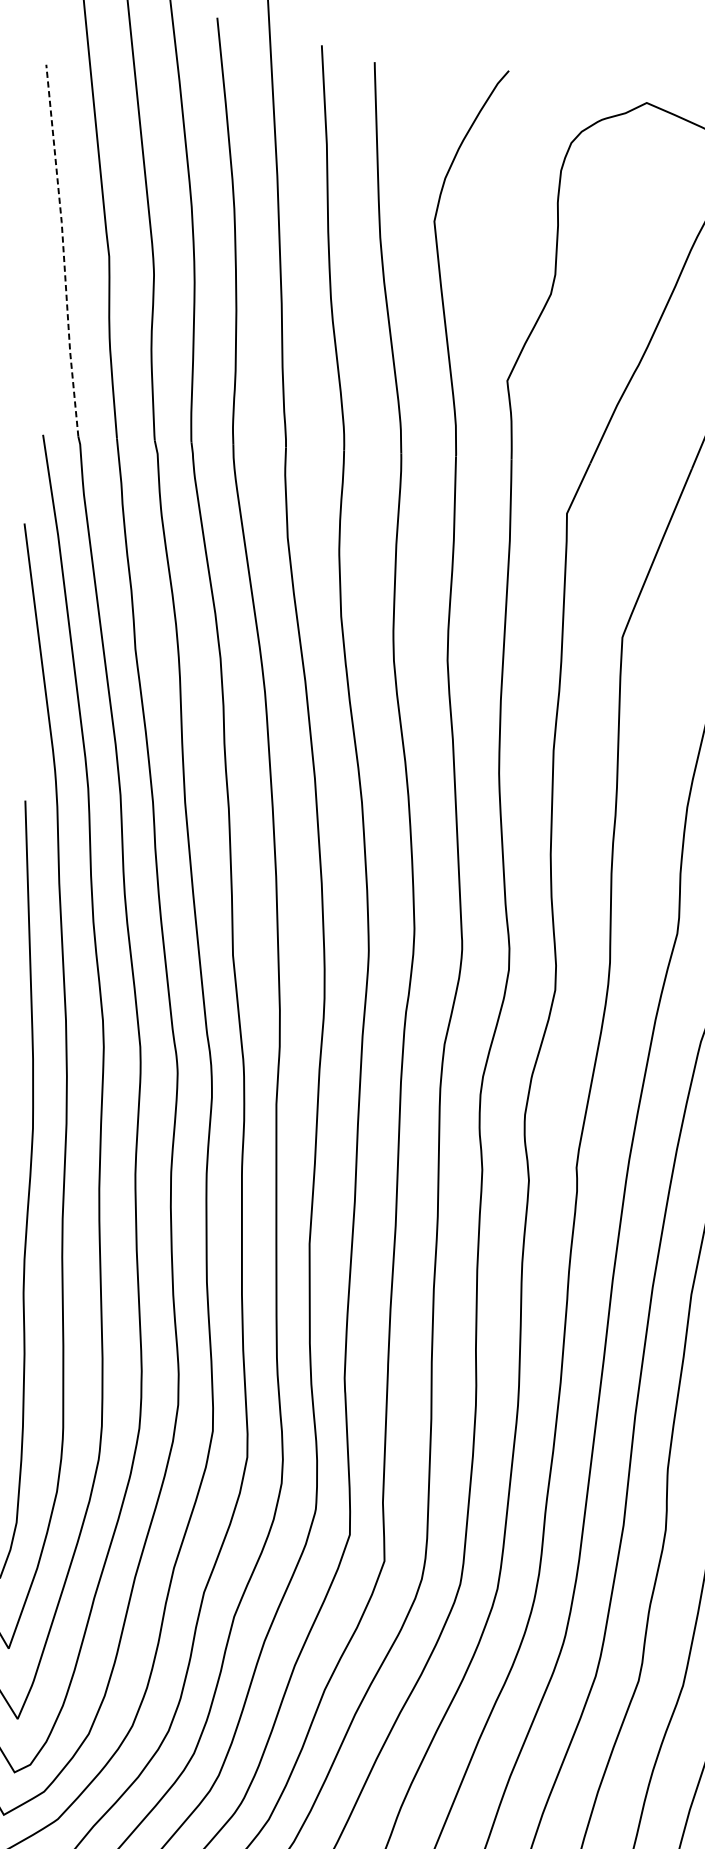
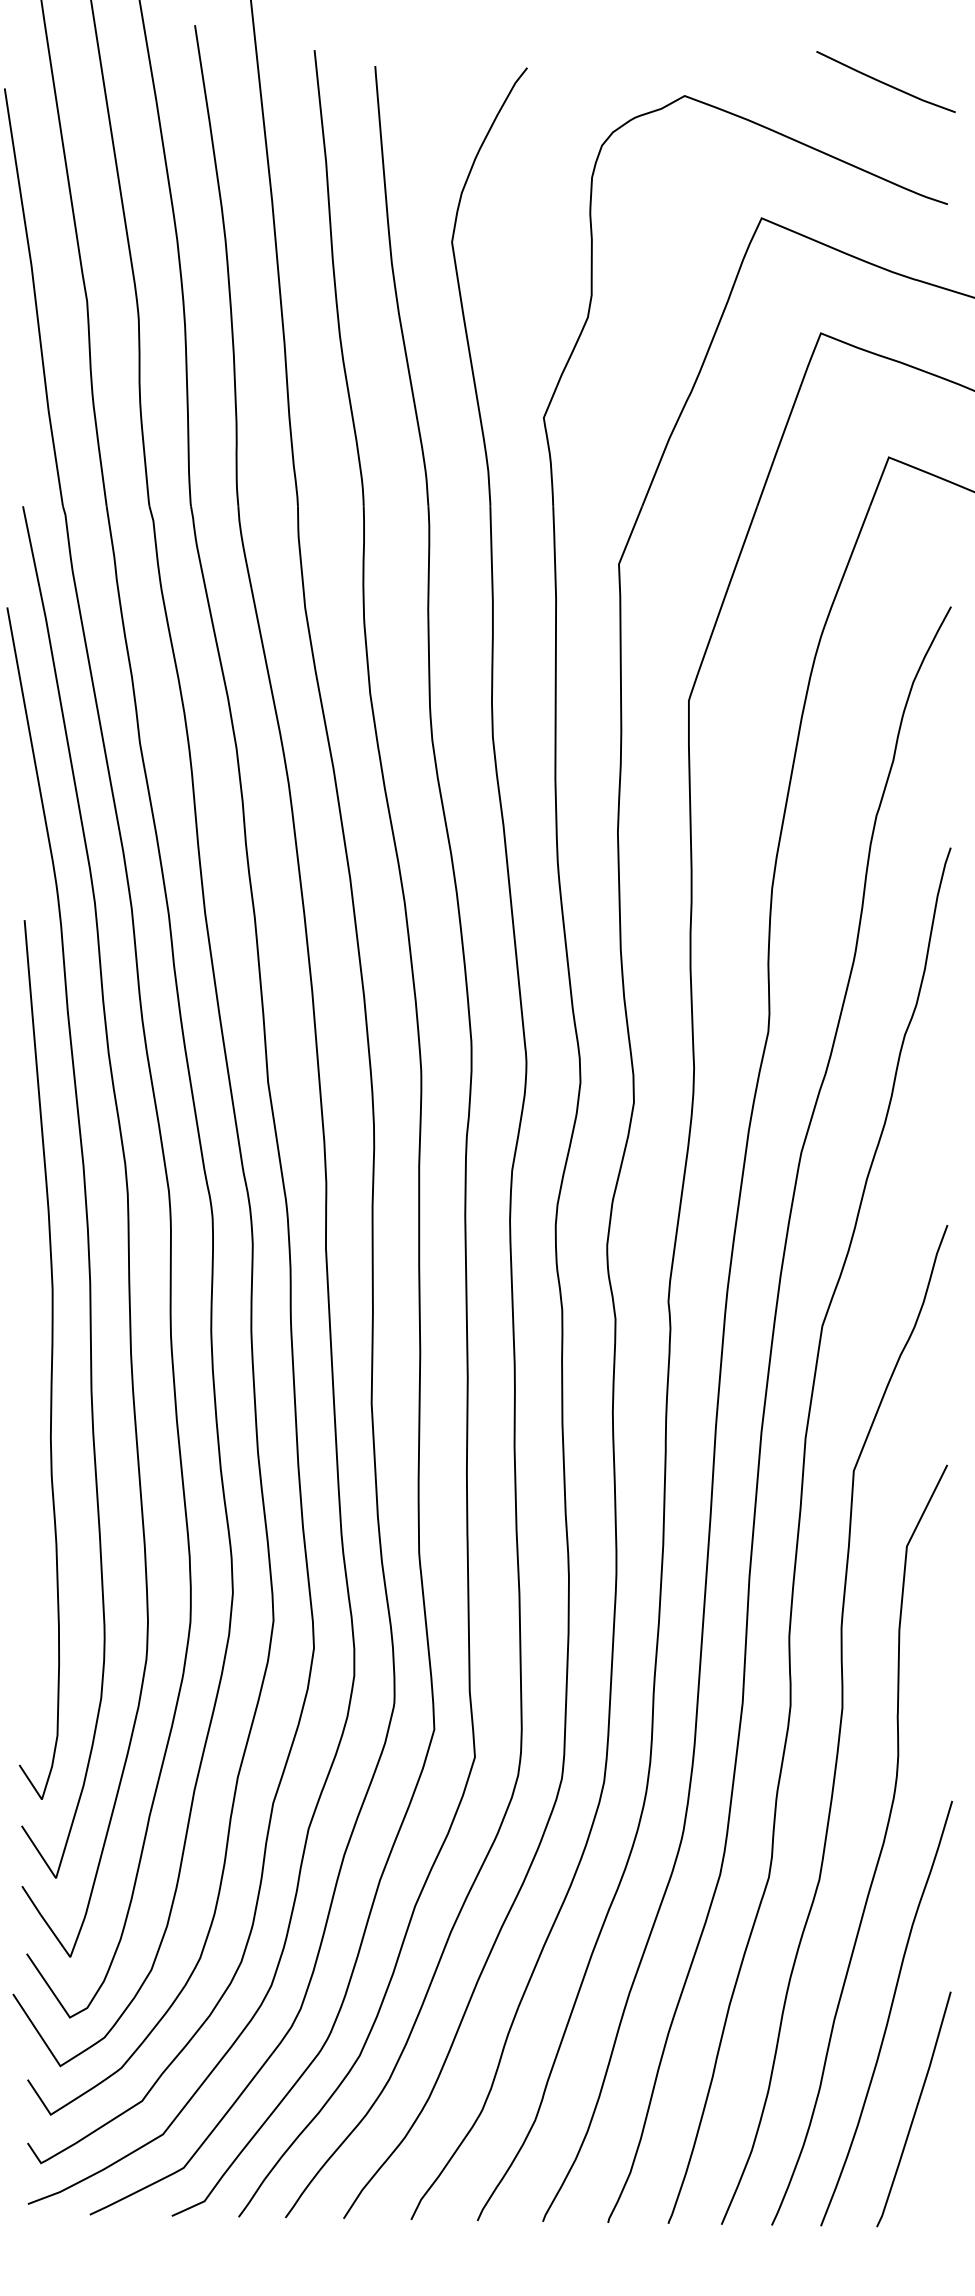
line: (63, 250) -> (35, 297), dashed -> solid

